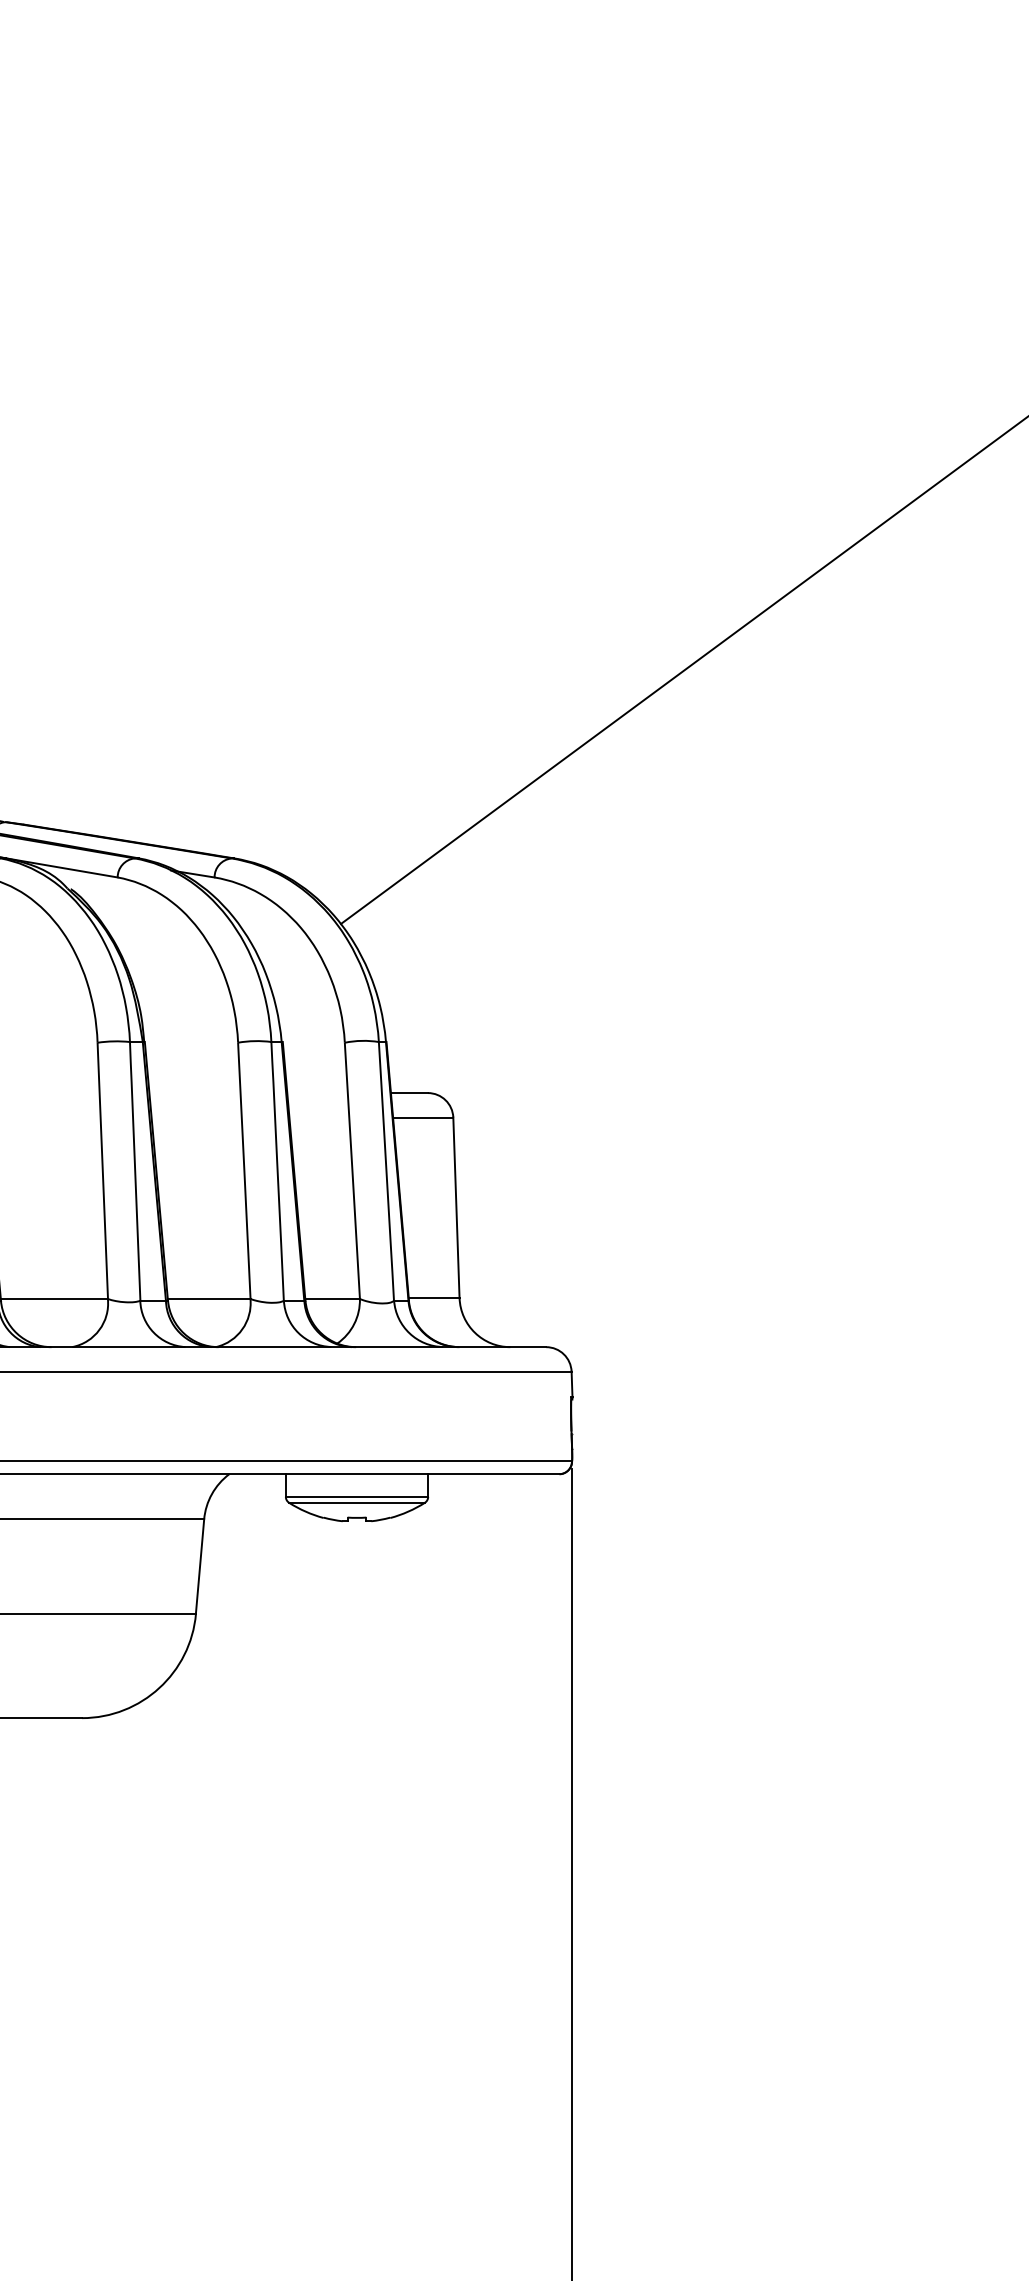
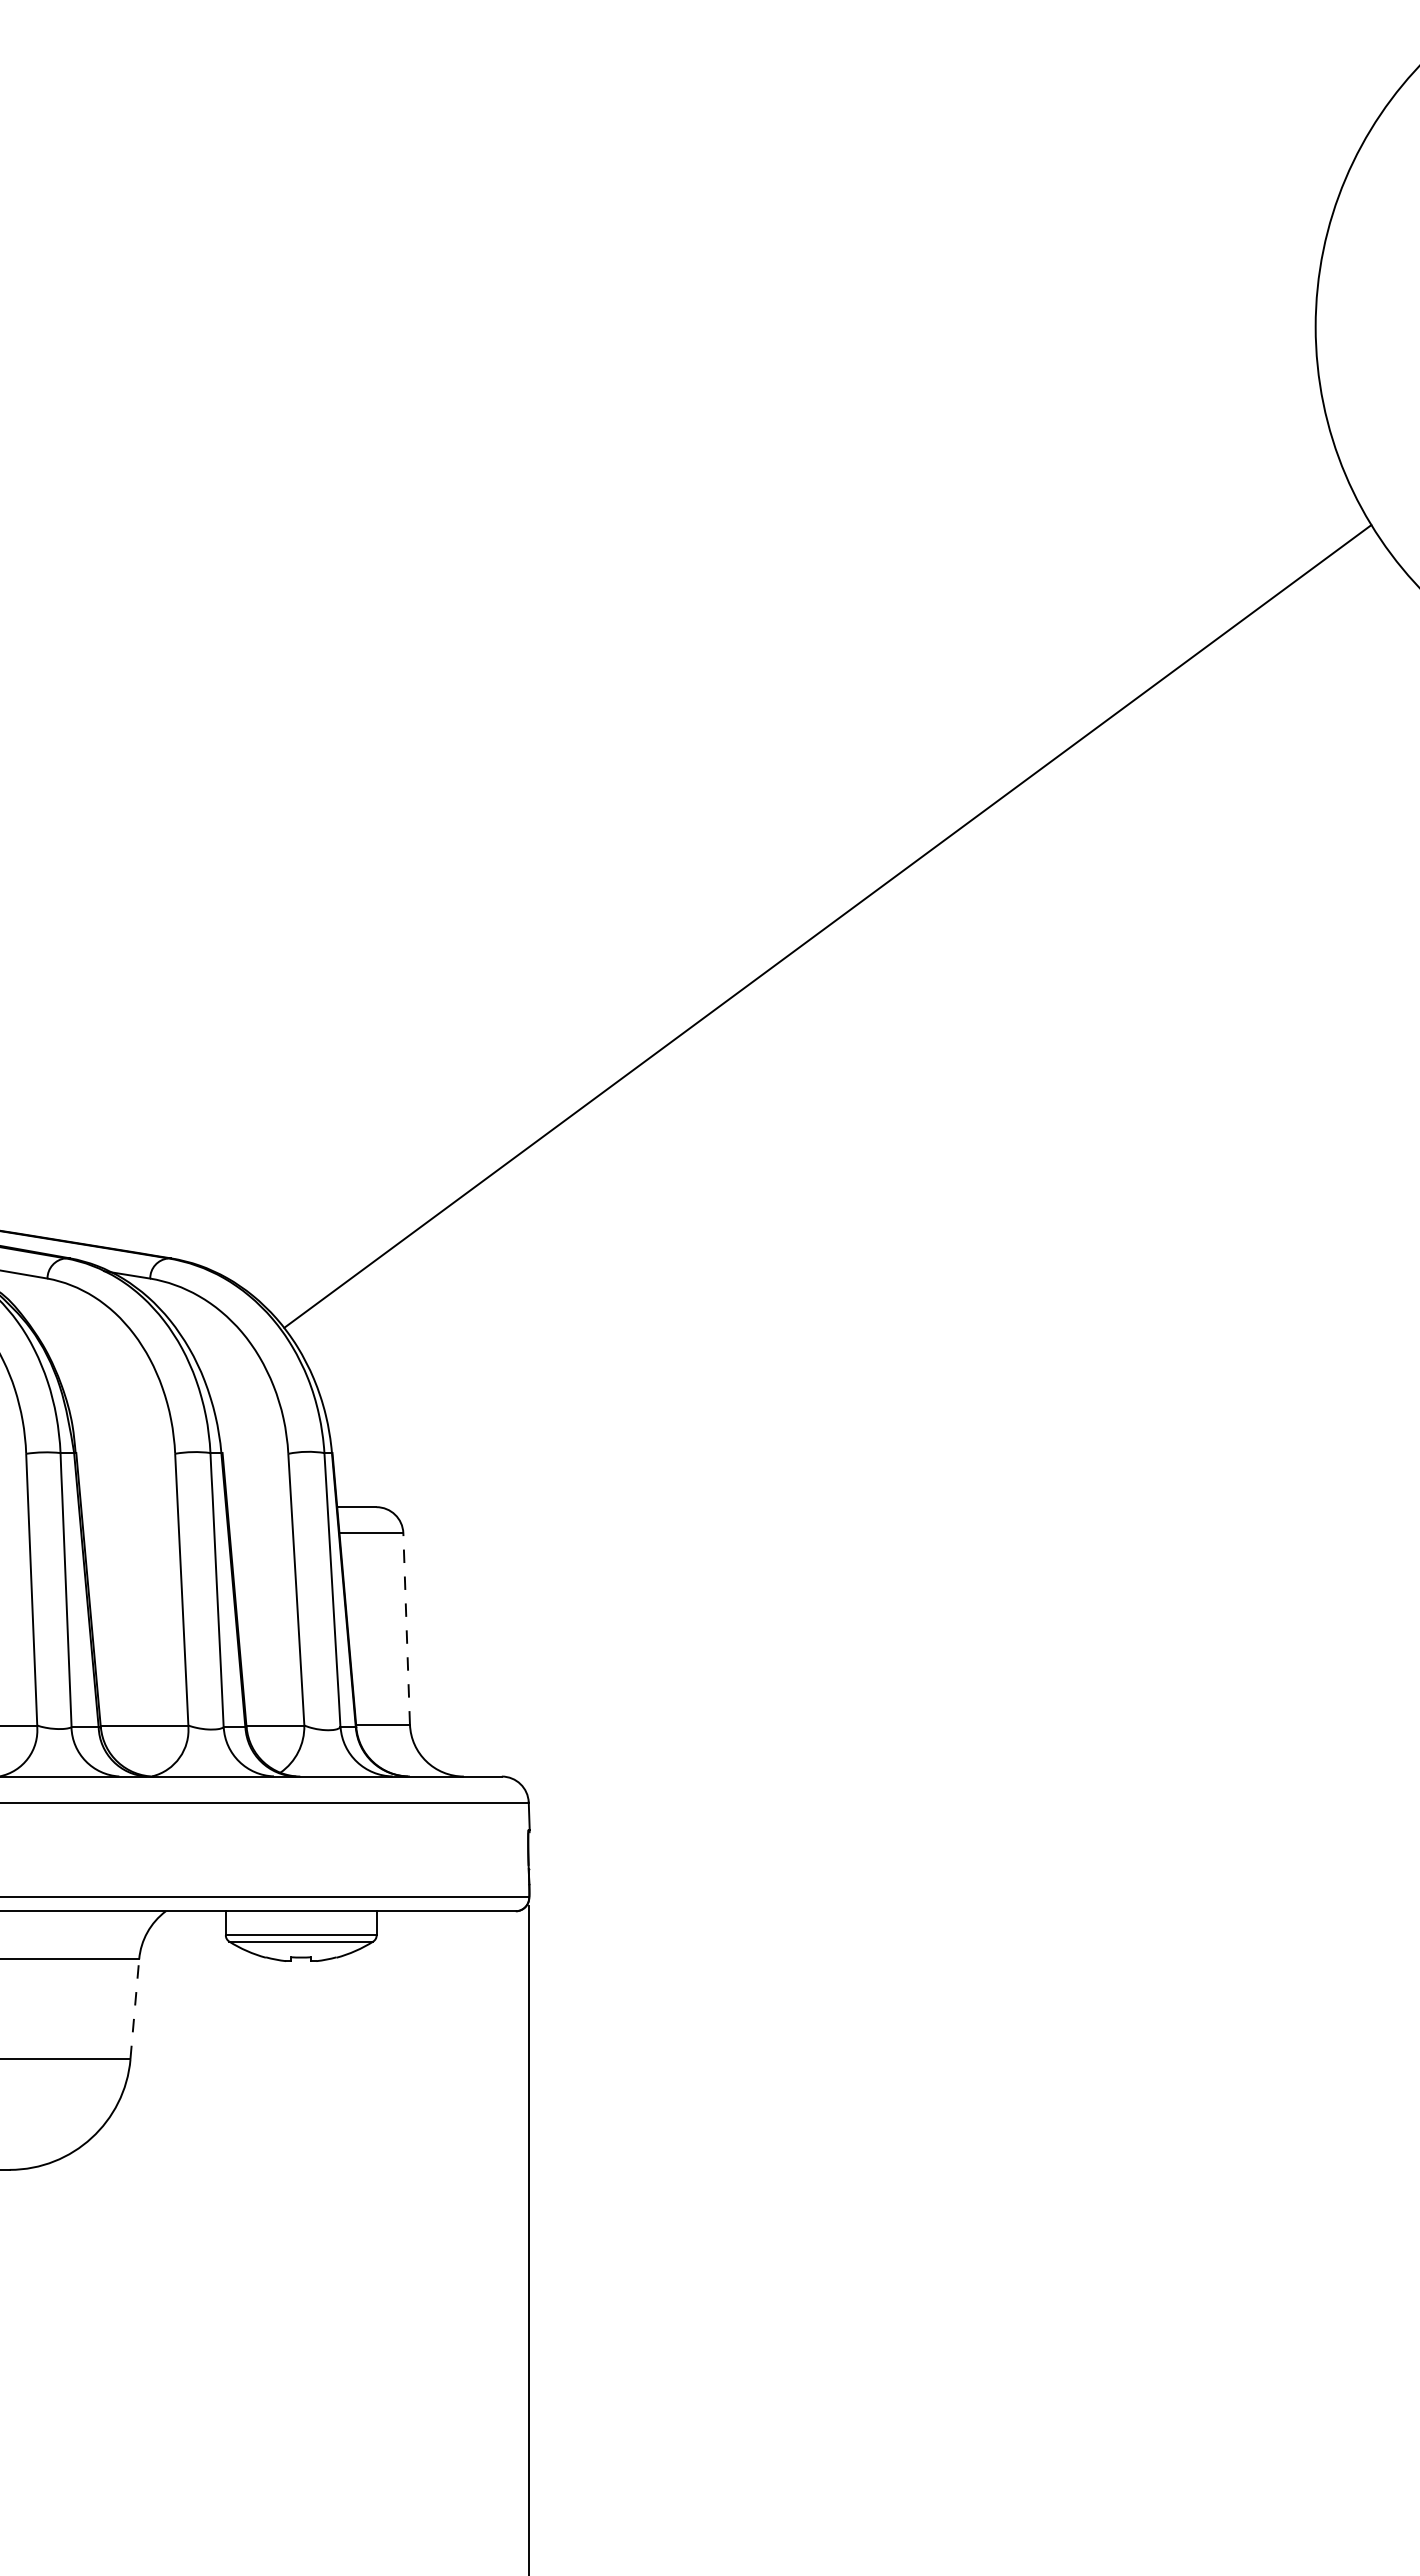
line: (456, 1207) -> (406, 1628), solid -> dashed
line: (199, 1565) -> (134, 2008), solid -> dashed

